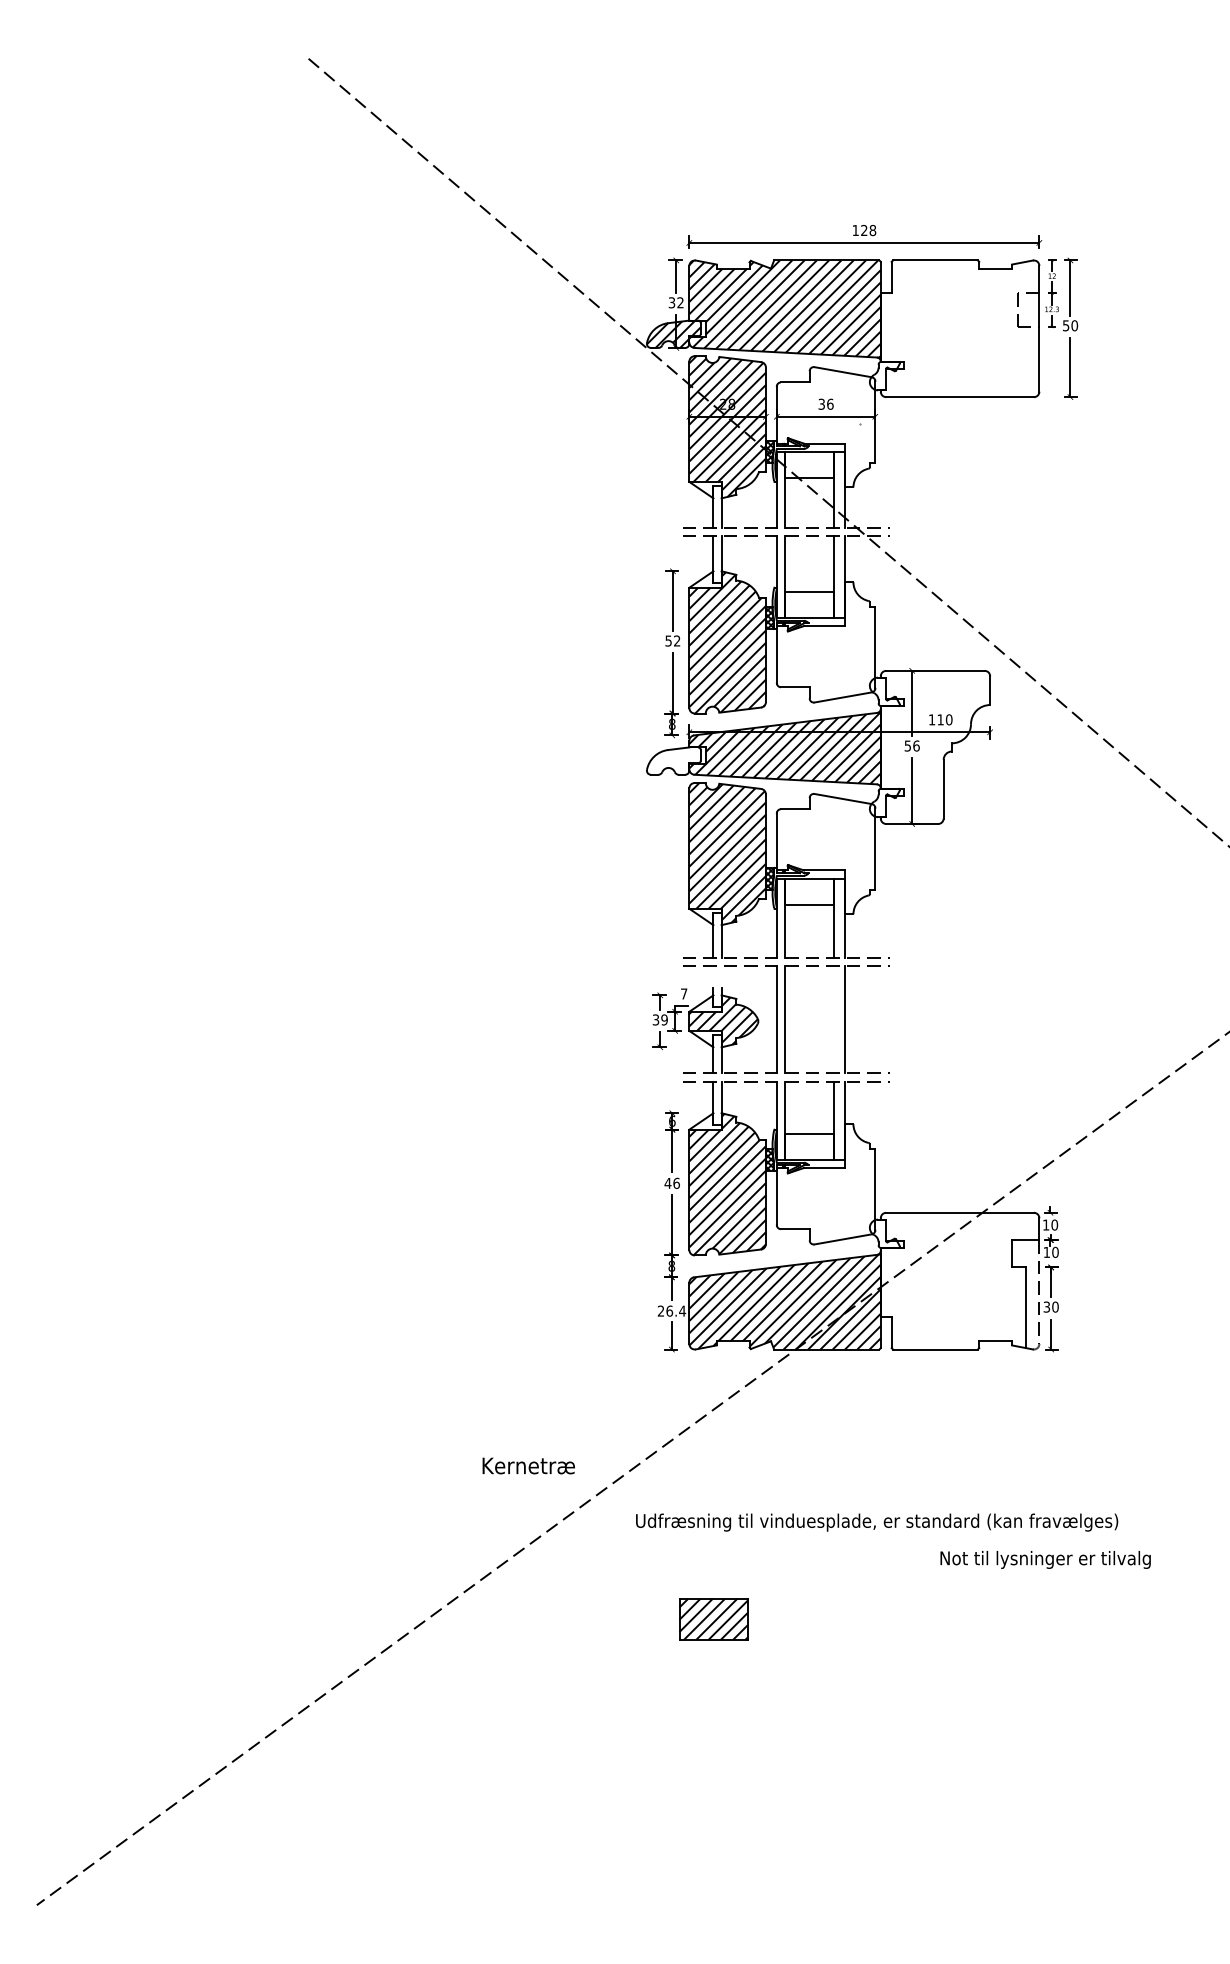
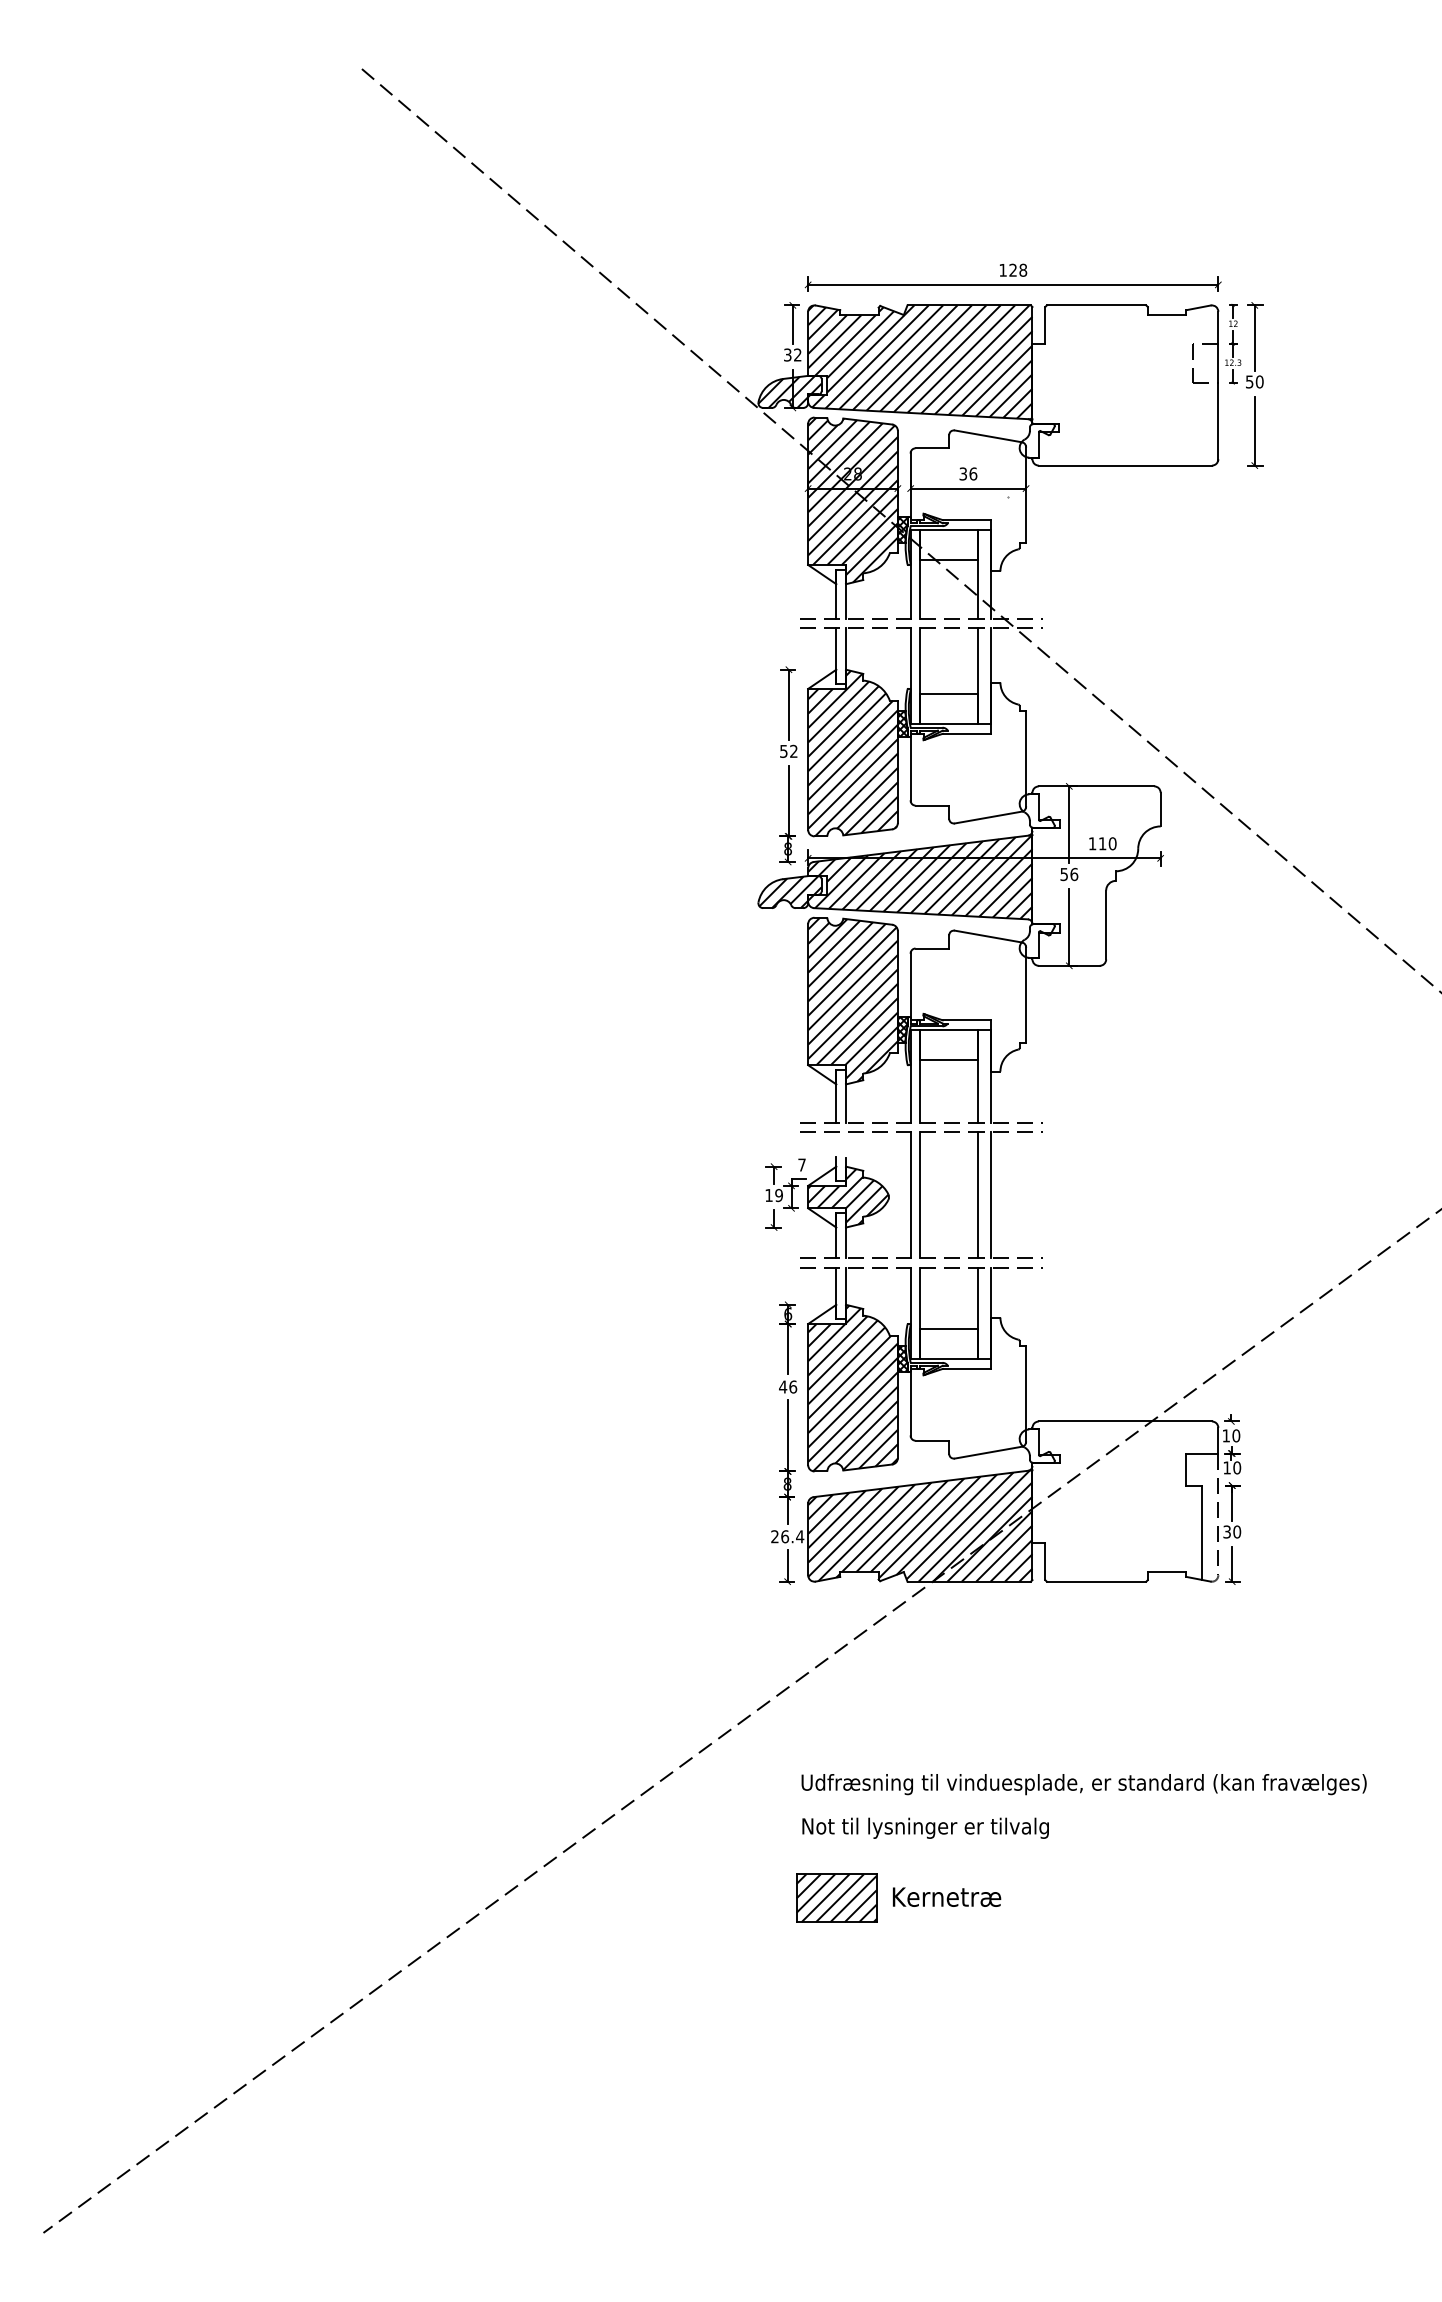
hatch: (674, 761) -> (790, 892), added
text: (655, 1019) -> (768, 1195), 39 -> 19
line: (834, 1019) -> (978, 1195), added
text: (529, 1465) -> (947, 1896), moved
text: (876, 1522) -> (1083, 1784), moved
text: (1045, 1559) -> (925, 1827), moved

